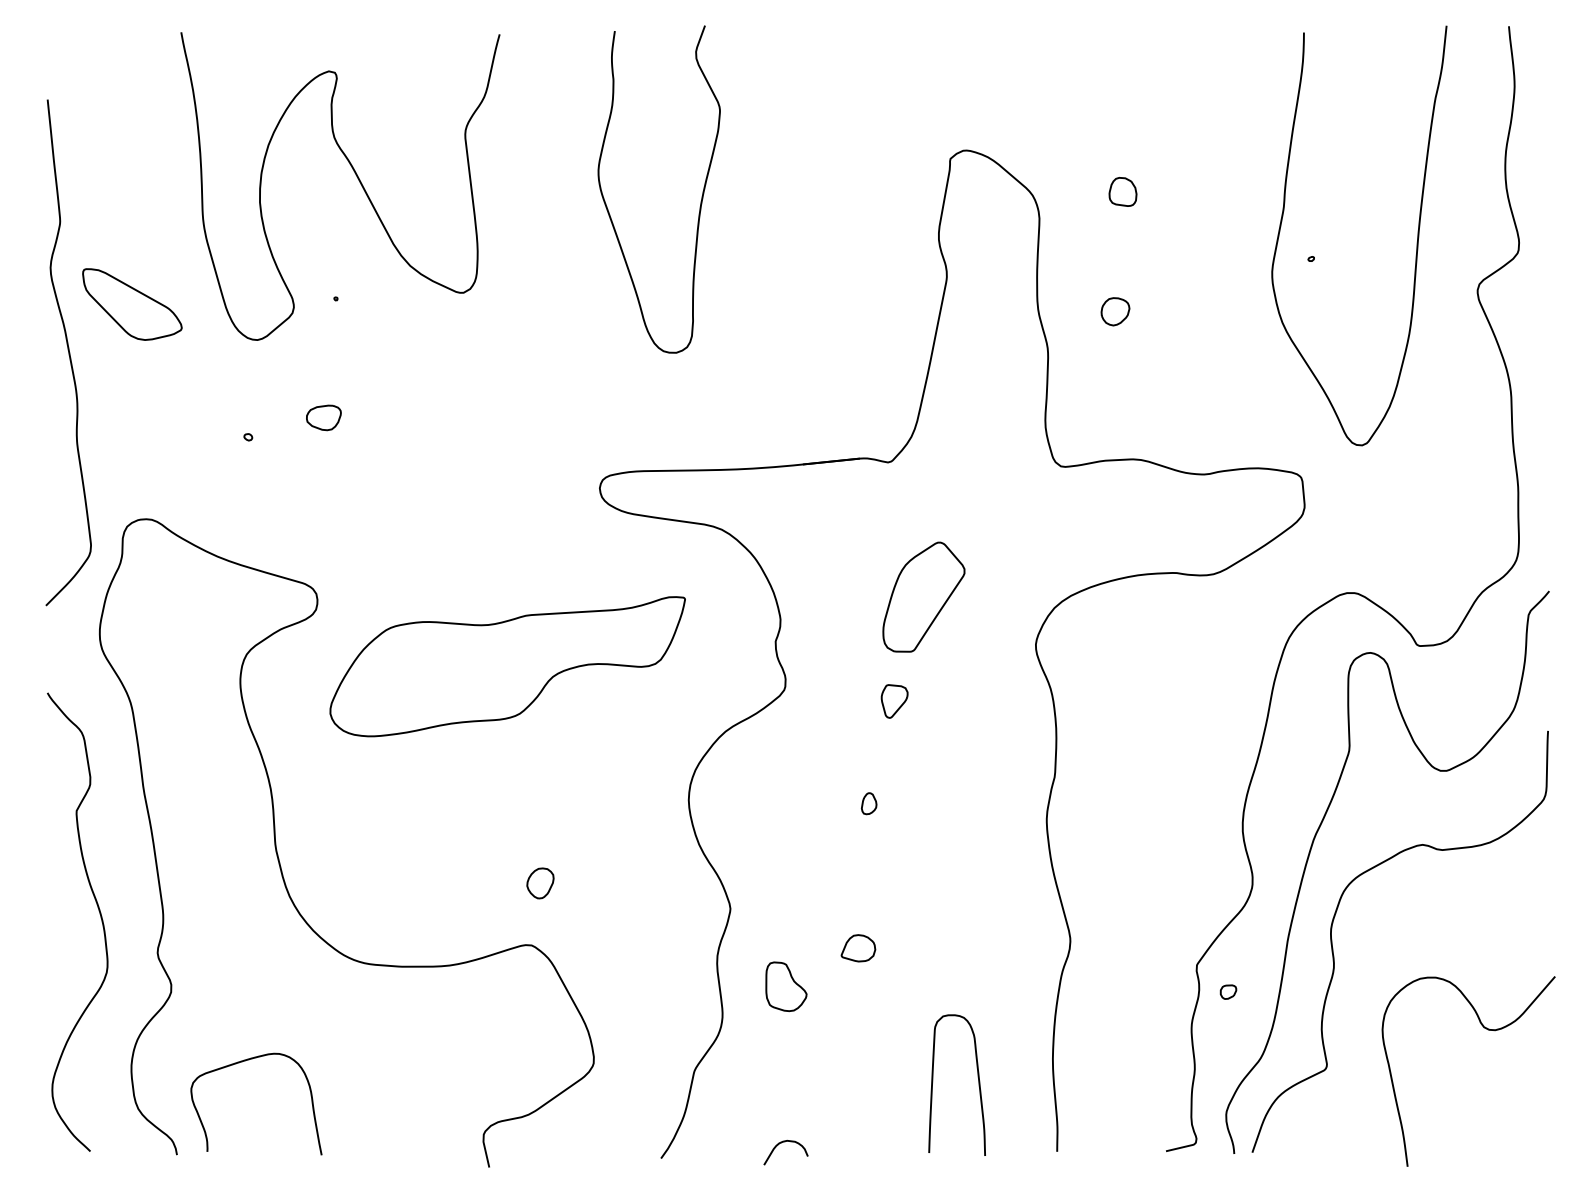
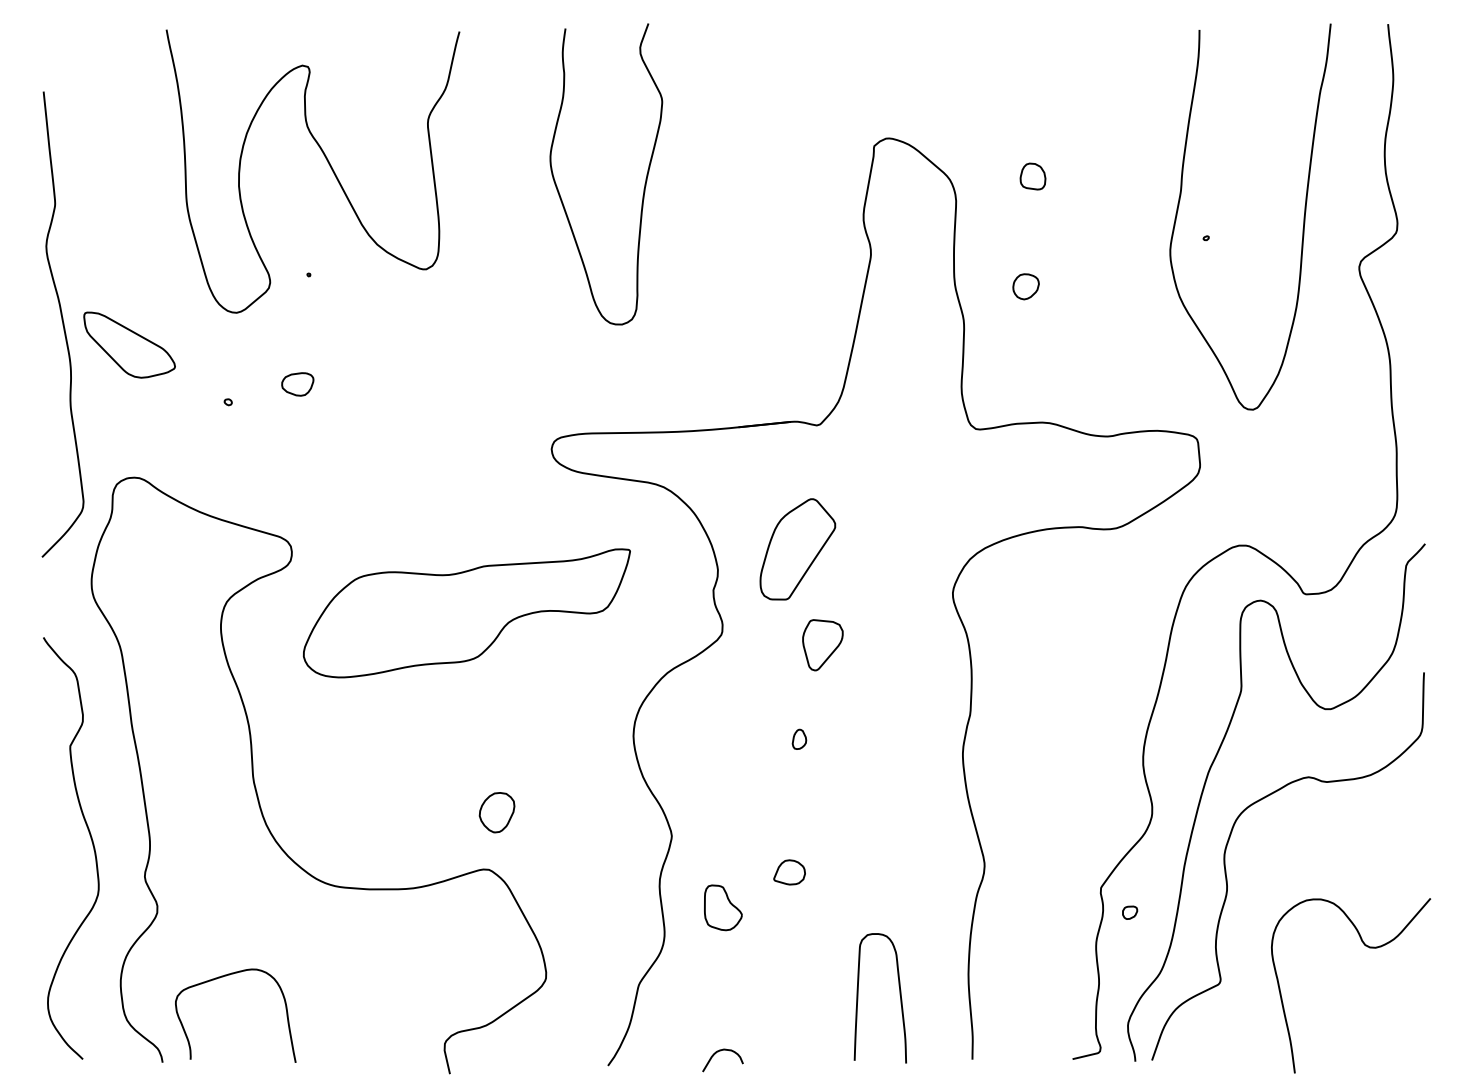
part: (132, 303) -> (129, 344), moved
part: (923, 597) -> (797, 549), moved
part: (894, 701) -> (822, 645), size x1.67
part: (539, 883) -> (496, 812), size x1.43

